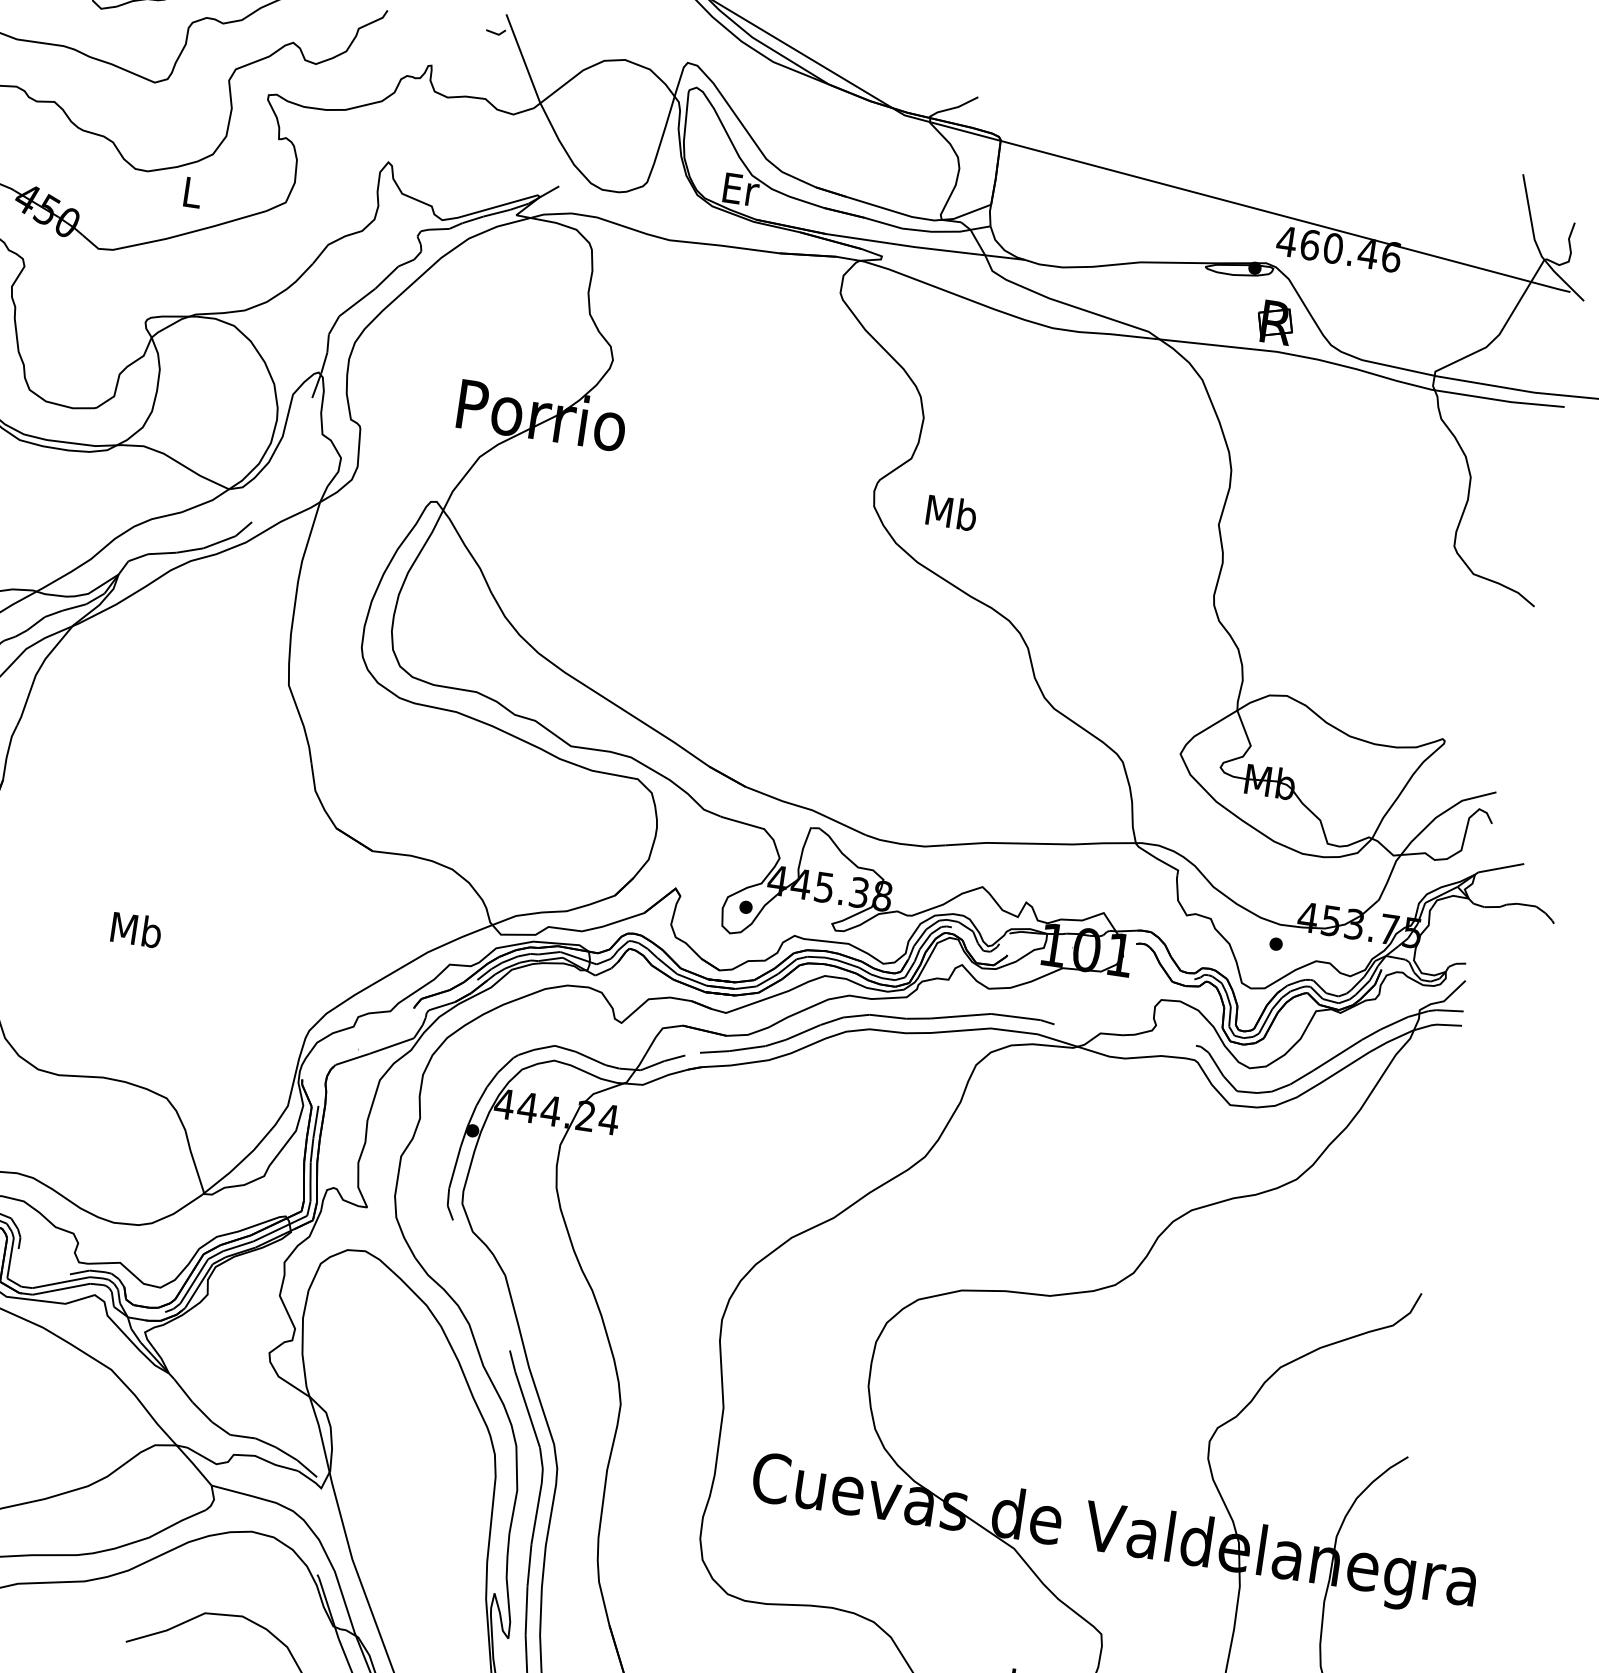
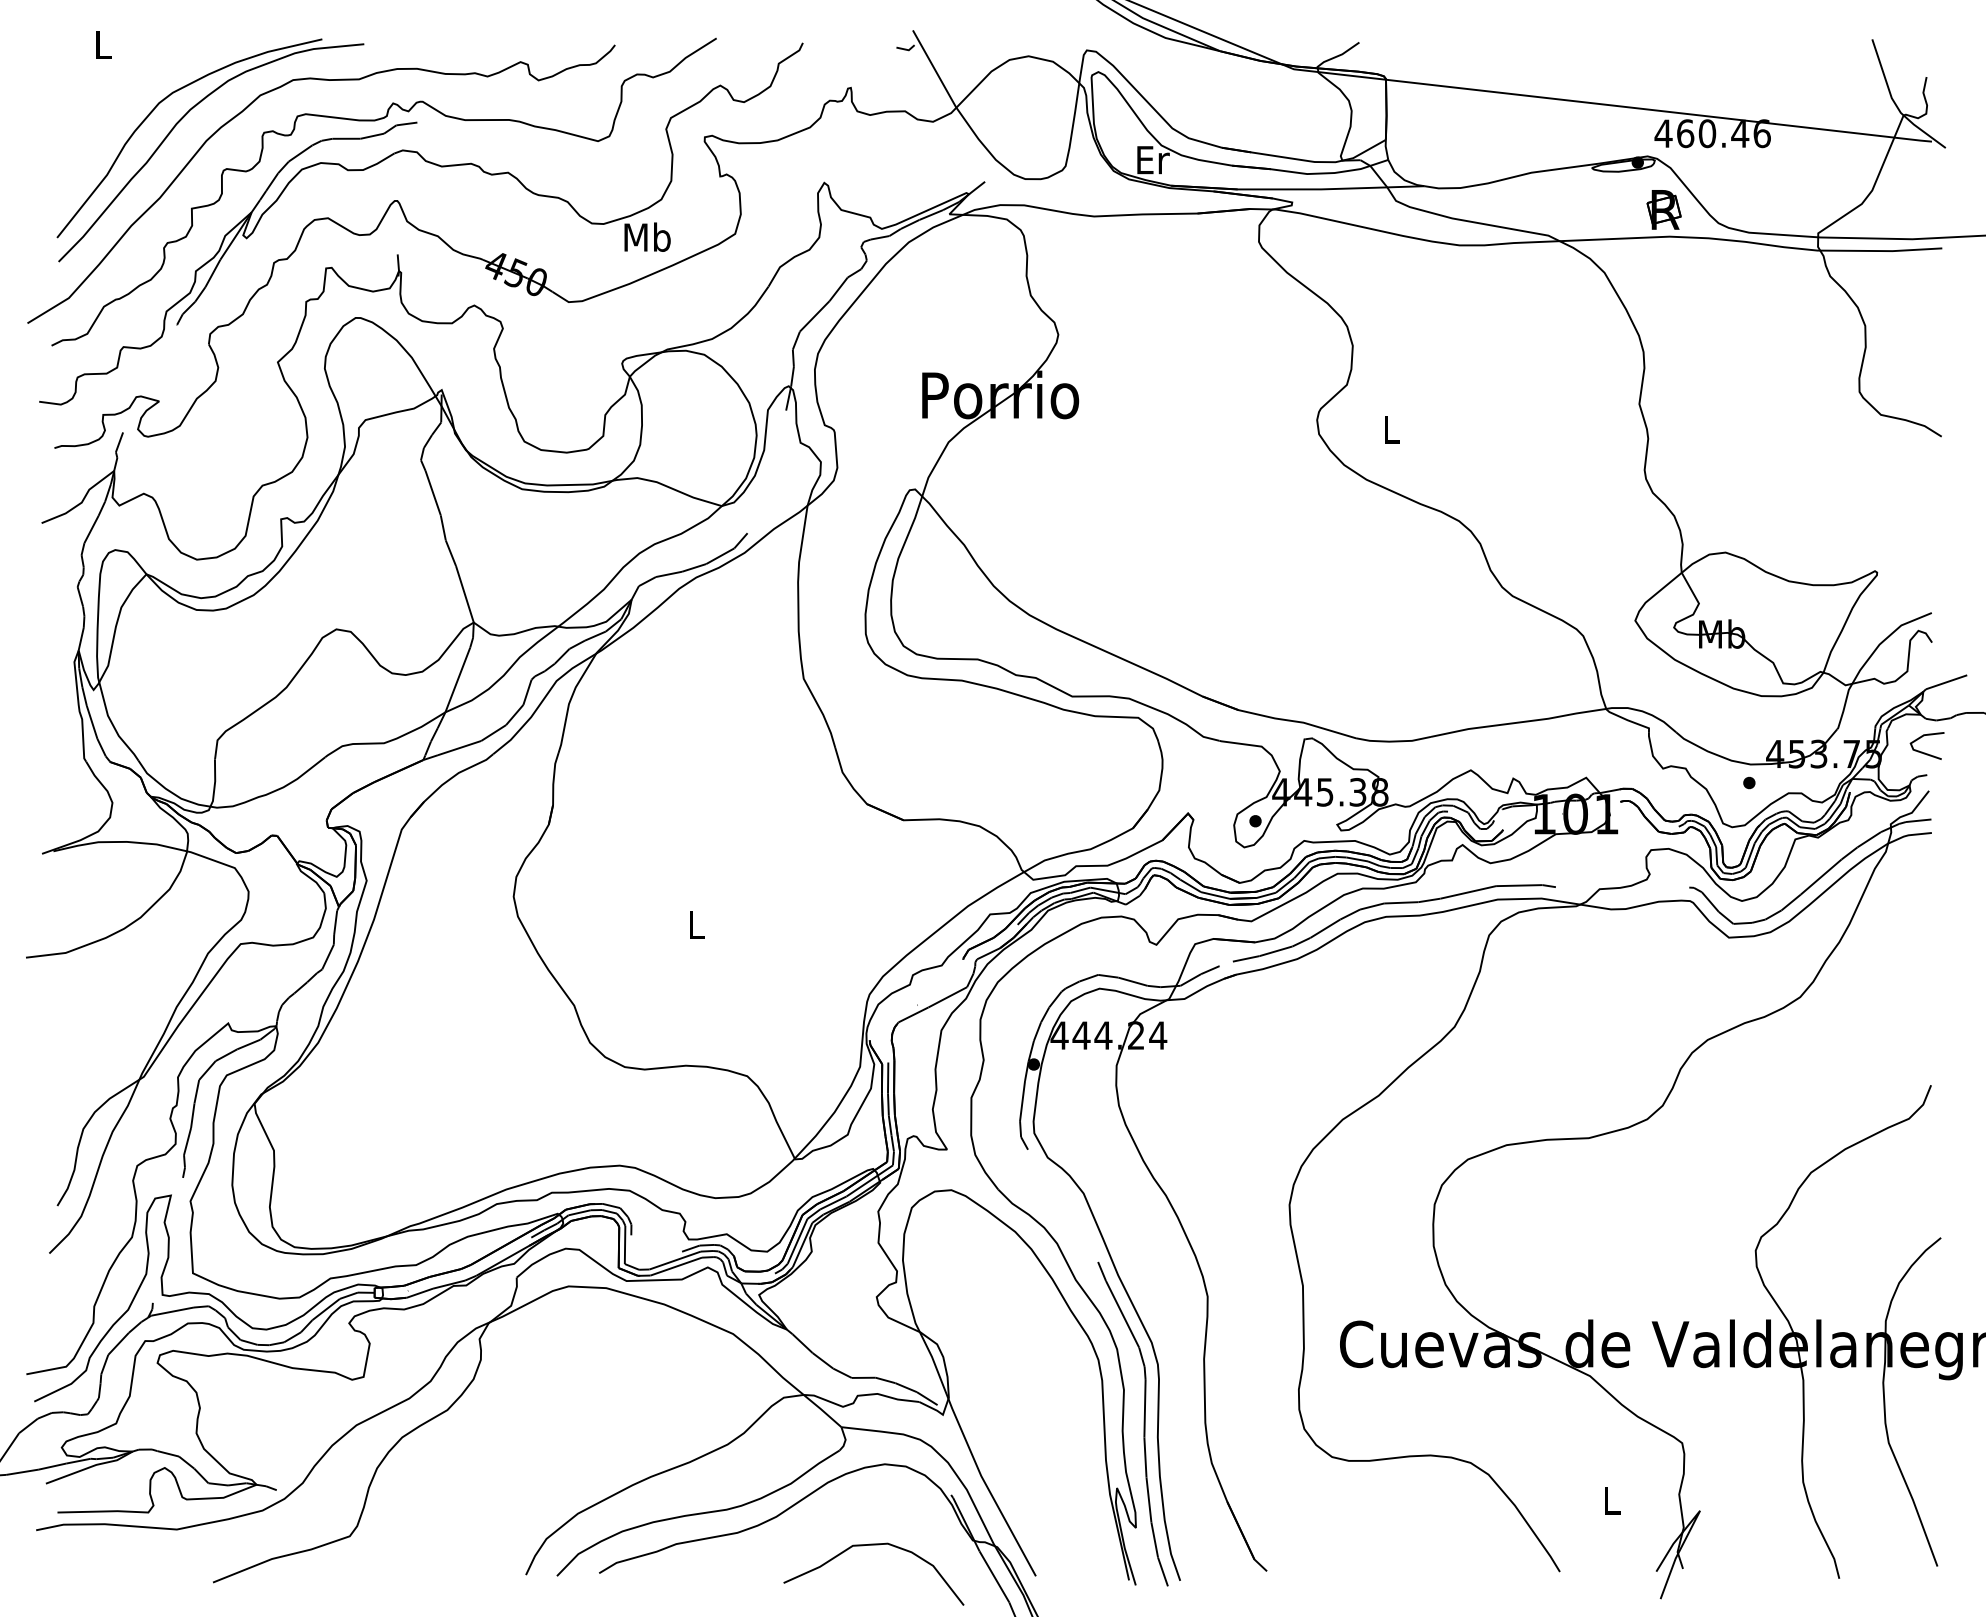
text: (192, 191) -> (647, 236), L -> Mb
text: (951, 512) -> (1391, 429), Mb -> L
text: (136, 929) -> (696, 924), Mb -> L
line: (1467, 939) -> (1925, 752), added

